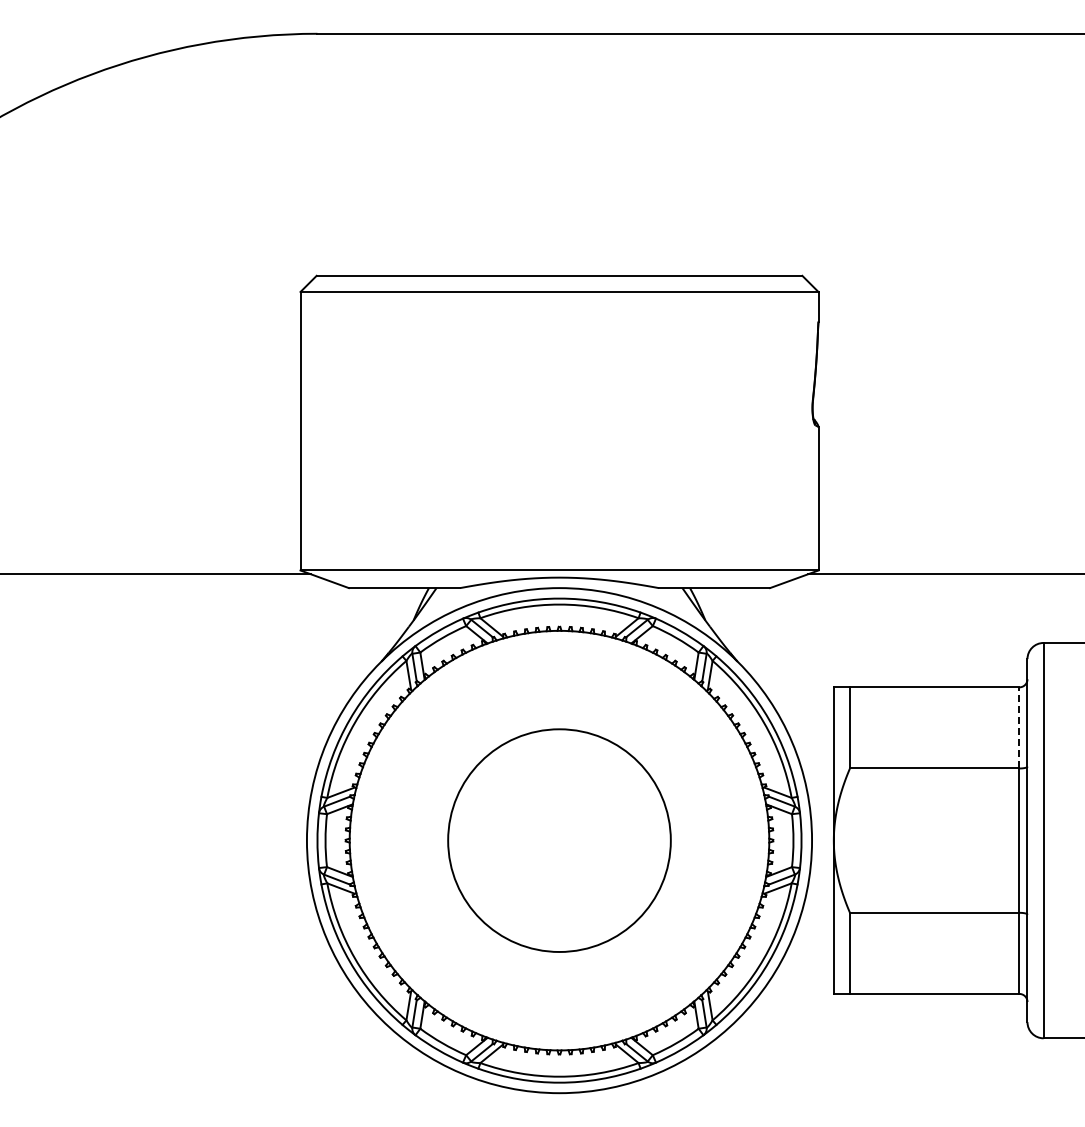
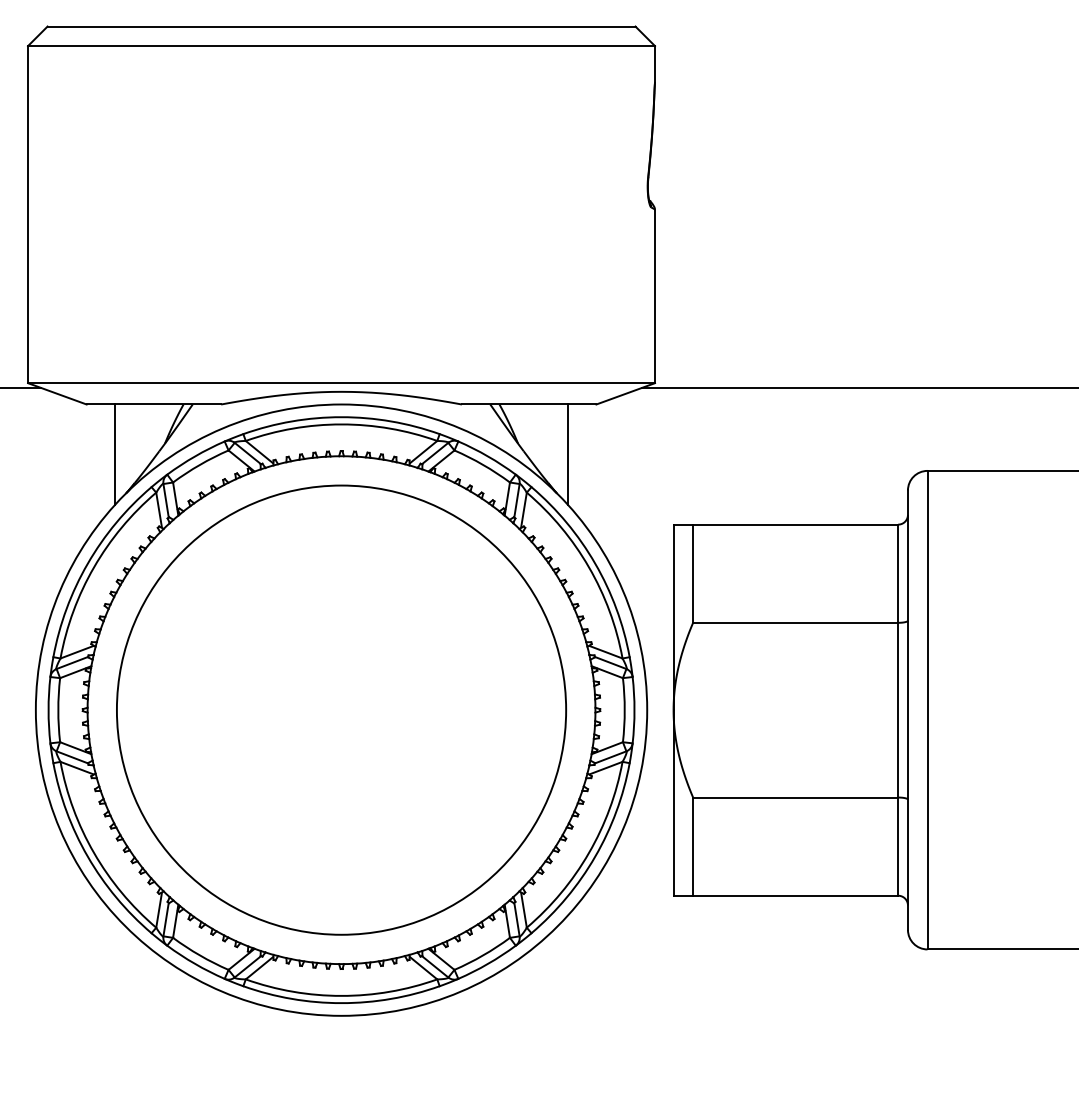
line: (372, 629) -> (115, 454), added
line: (746, 629) -> (567, 454), added
line: (1019, 727) -> (898, 573), dashed -> solid
circle: (559, 840) -> (341, 710), size x1.67

